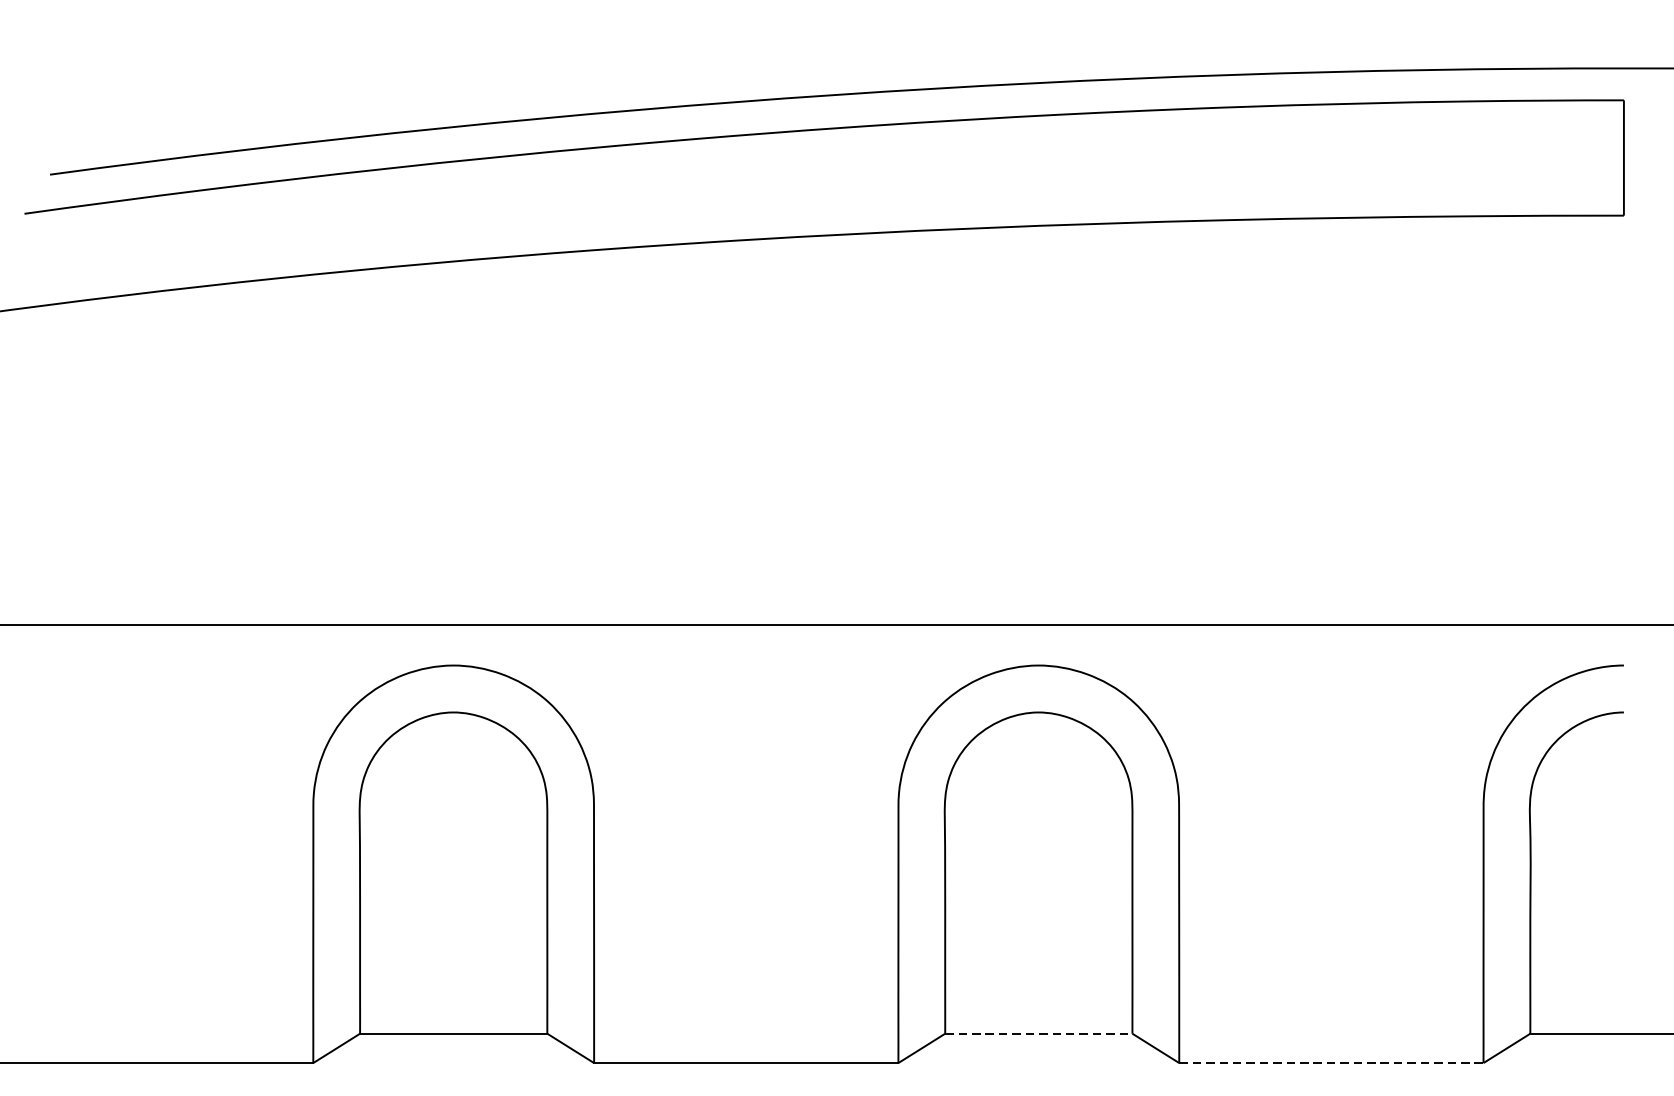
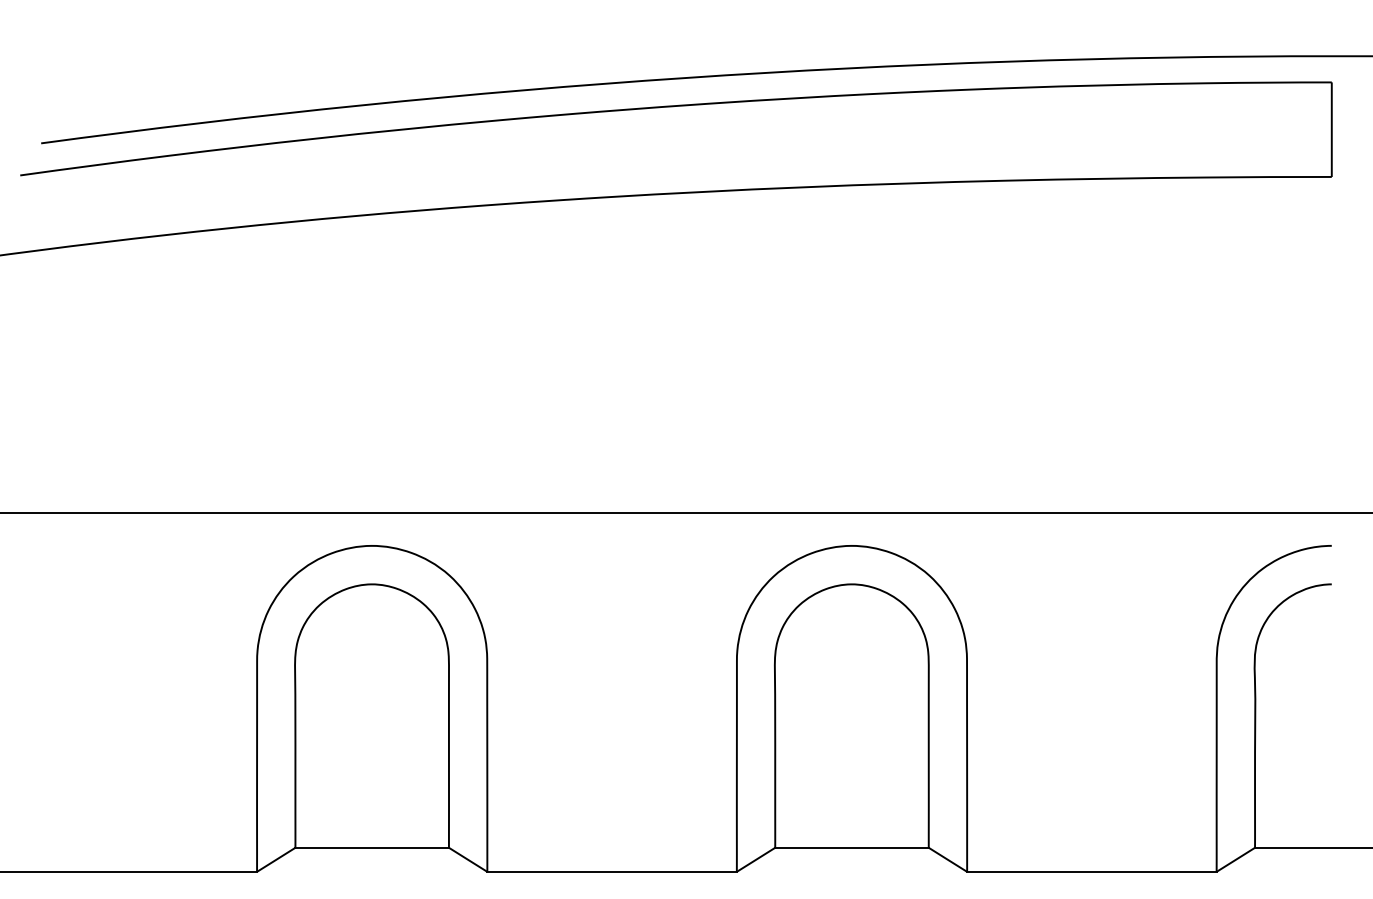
line: (1038, 1033) -> (851, 847), dashed -> solid
line: (1330, 1062) -> (1091, 871), dashed -> solid

